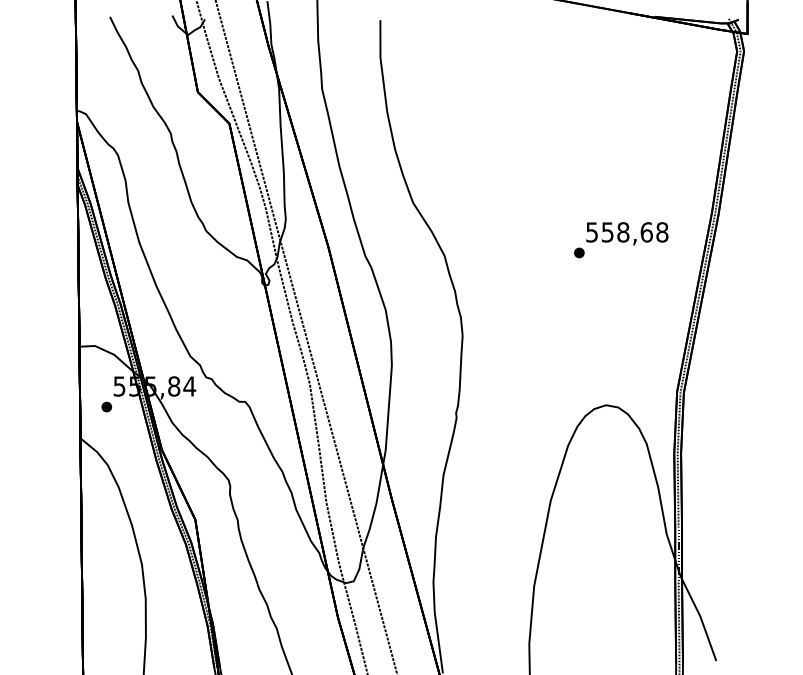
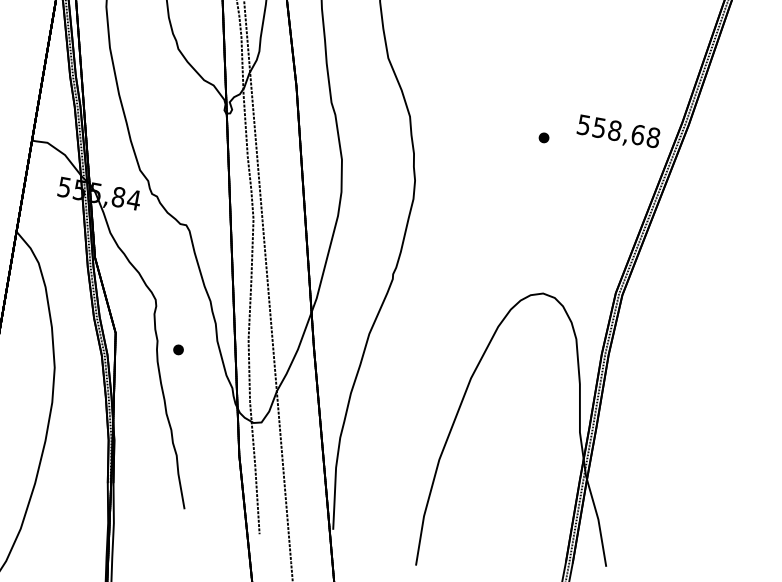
text: (627, 233) -> (618, 132), moved
part: (106, 406) -> (178, 349), moved

